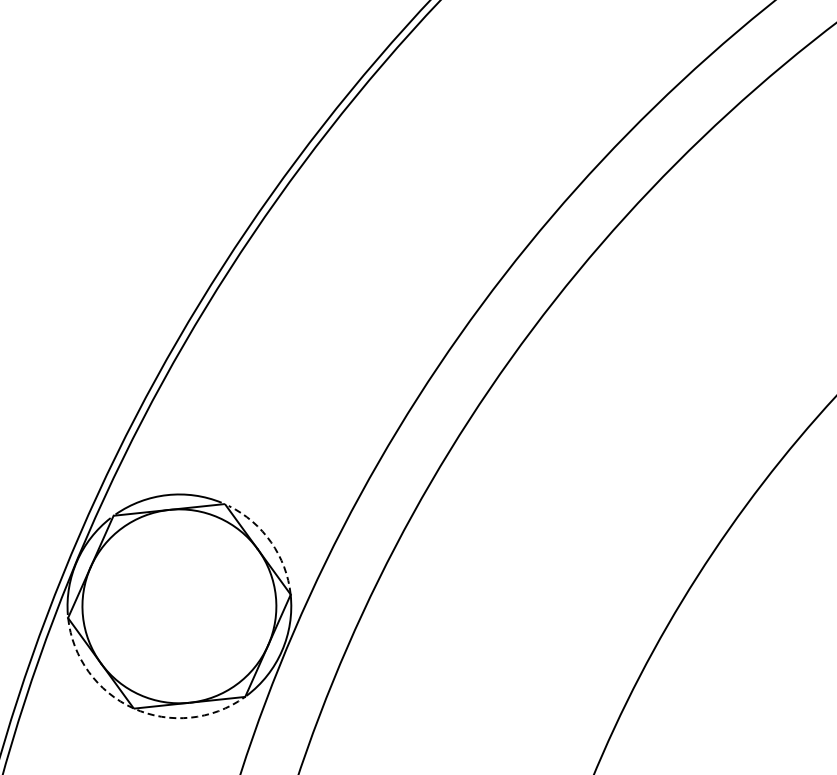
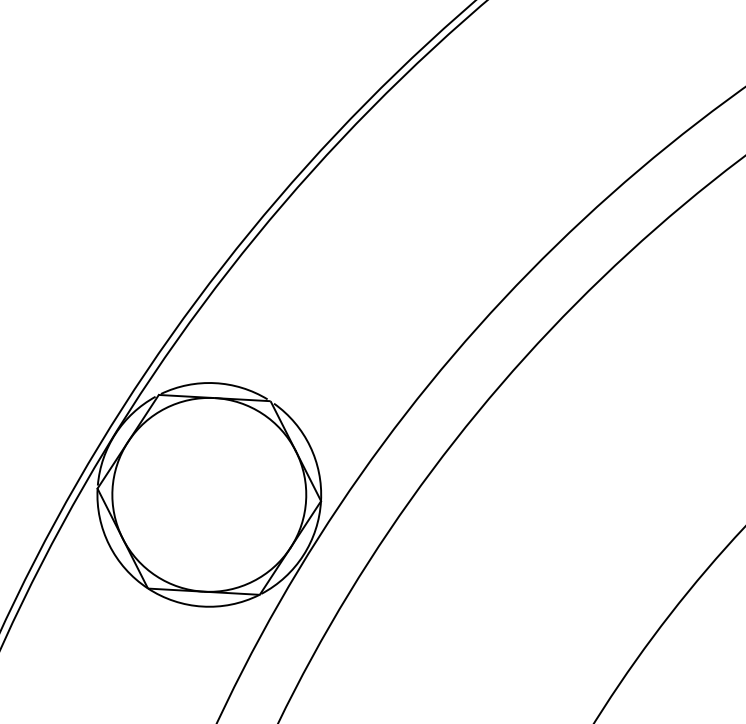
arc: (271, 542) -> (310, 446), dashed -> solid
arc: (133, 708) -> (147, 588), dashed -> solid

